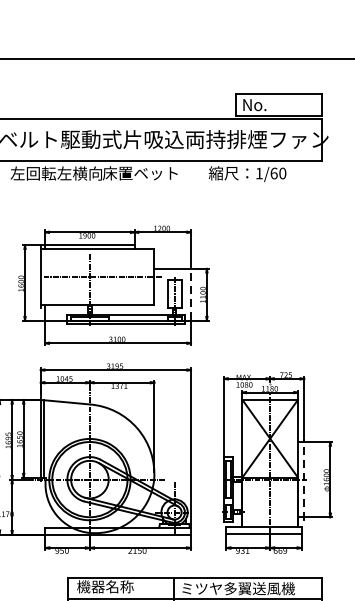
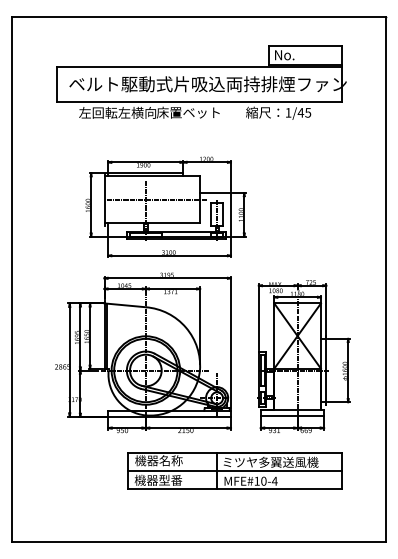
text: (278, 173) -> (304, 112), 1/60 -> 1/45
line: (190, 294) -> (230, 214), dashed -> solid
line: (304, 479) -> (326, 370), dashed -> solid

